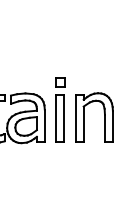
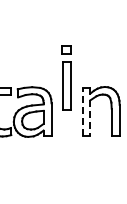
part: (60, 109) -> (67, 77), moved
line: (75, 118) -> (82, 112), solid -> dashed
line: (83, 124) -> (90, 118), solid -> dashed

